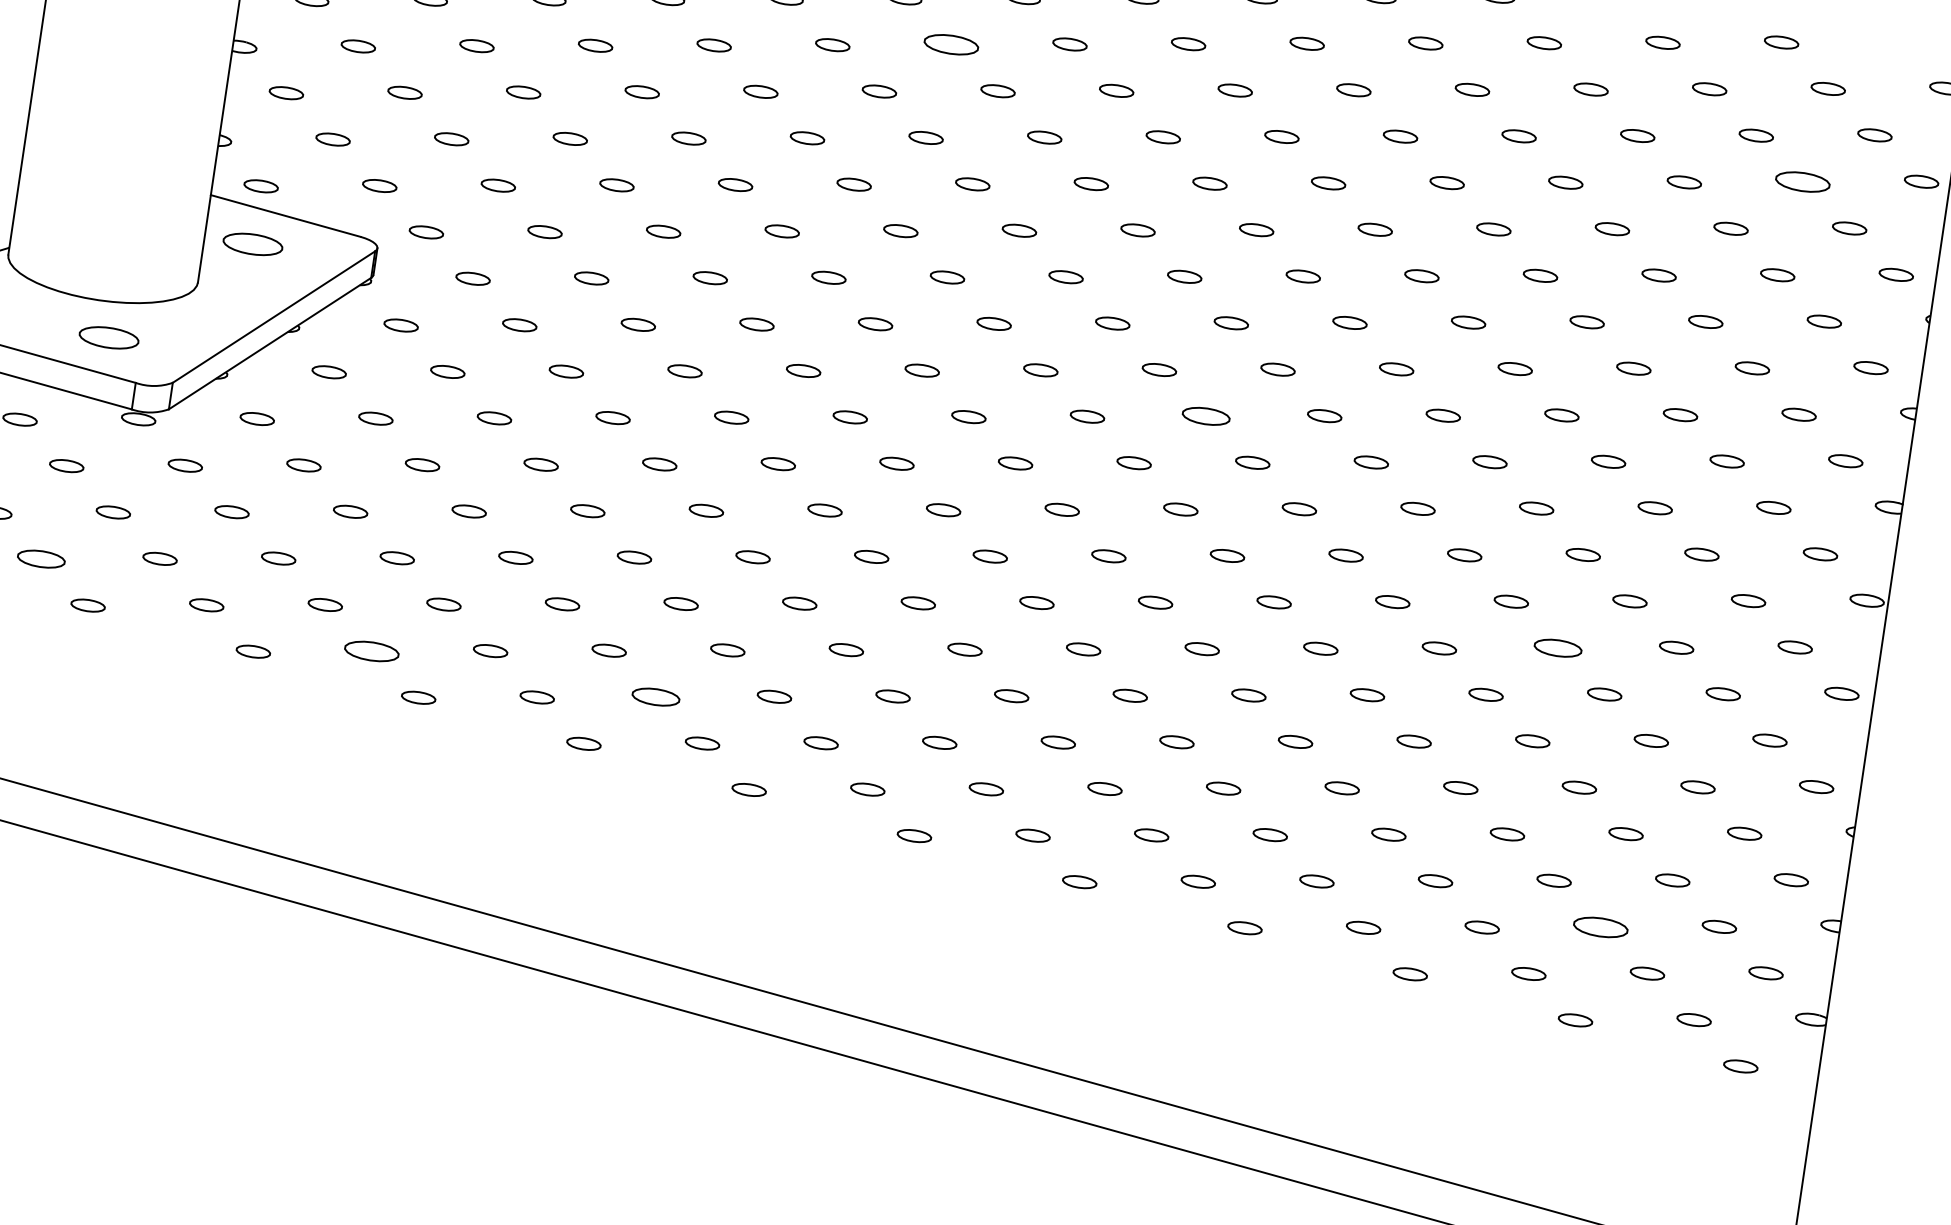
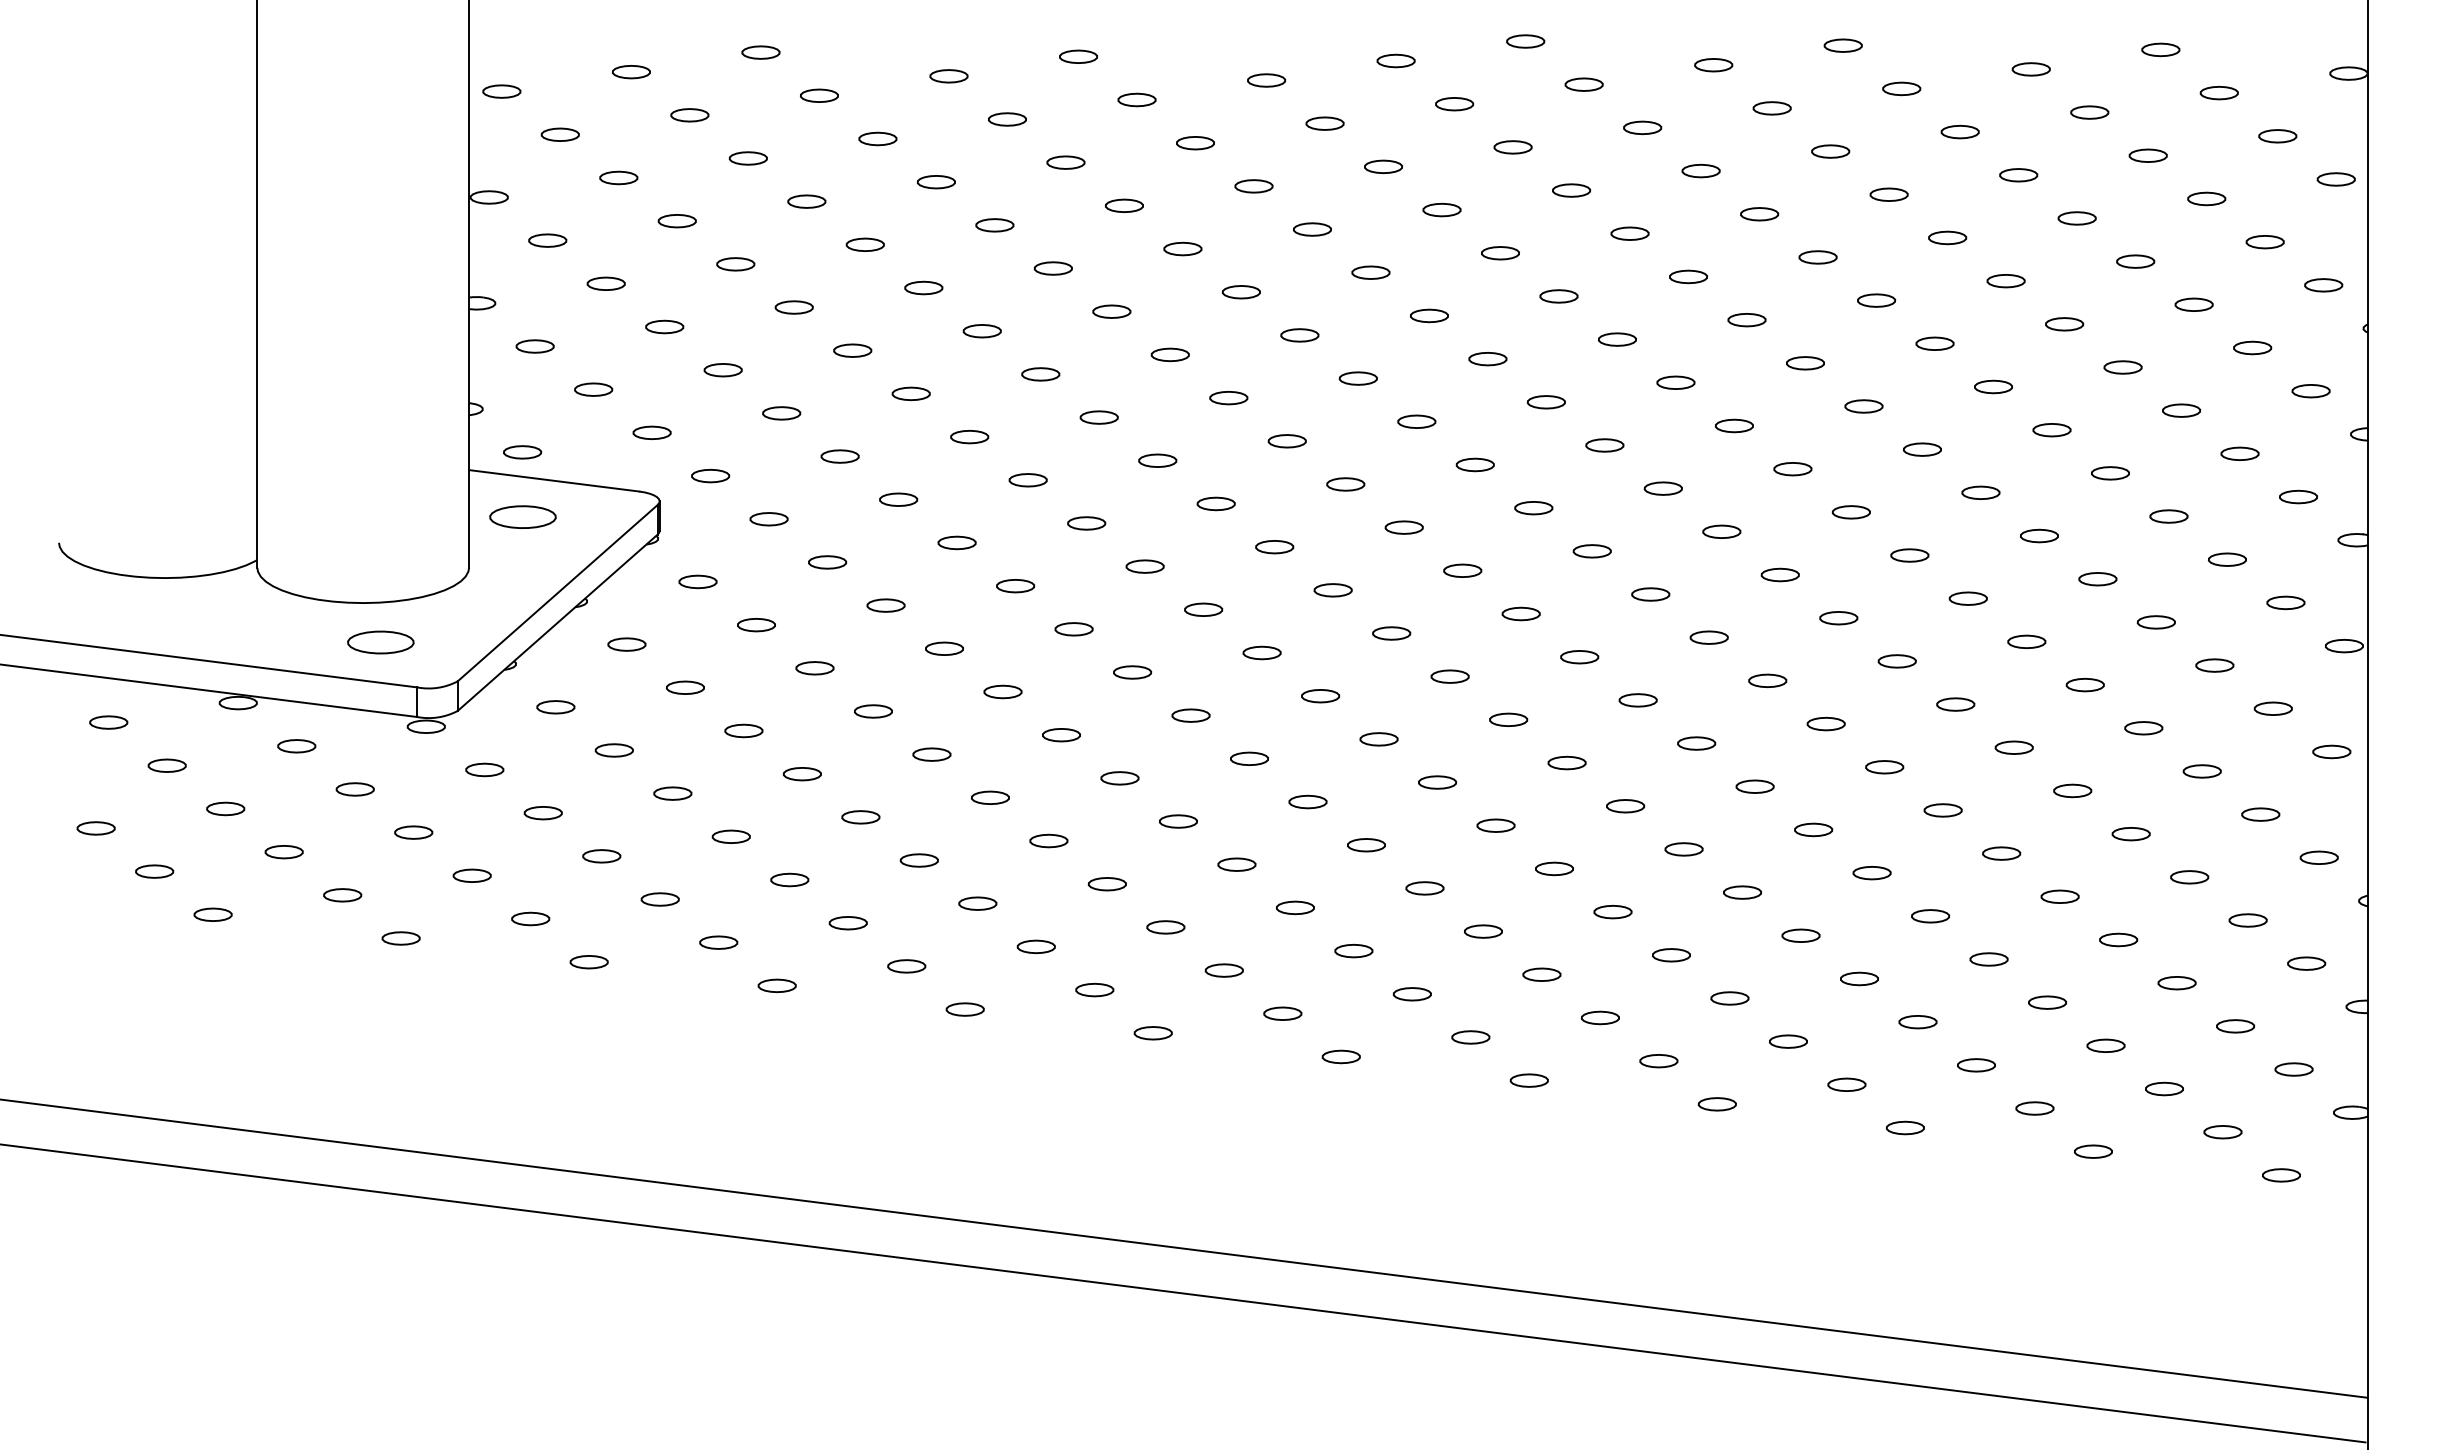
part: (950, 44) -> (1253, 186), size x0.62
part: (1802, 181) -> (2206, 198), size x0.62
part: (1205, 416) -> (1591, 551), size x0.71
part: (41, 559) -> (342, 895), size x0.71
part: (1557, 647) -> (2013, 747), size x0.71
part: (371, 651) -> (718, 942), size x0.62
part: (655, 696) -> (1035, 946), size x0.71
part: (1600, 926) -> (2105, 1045), size x0.62

